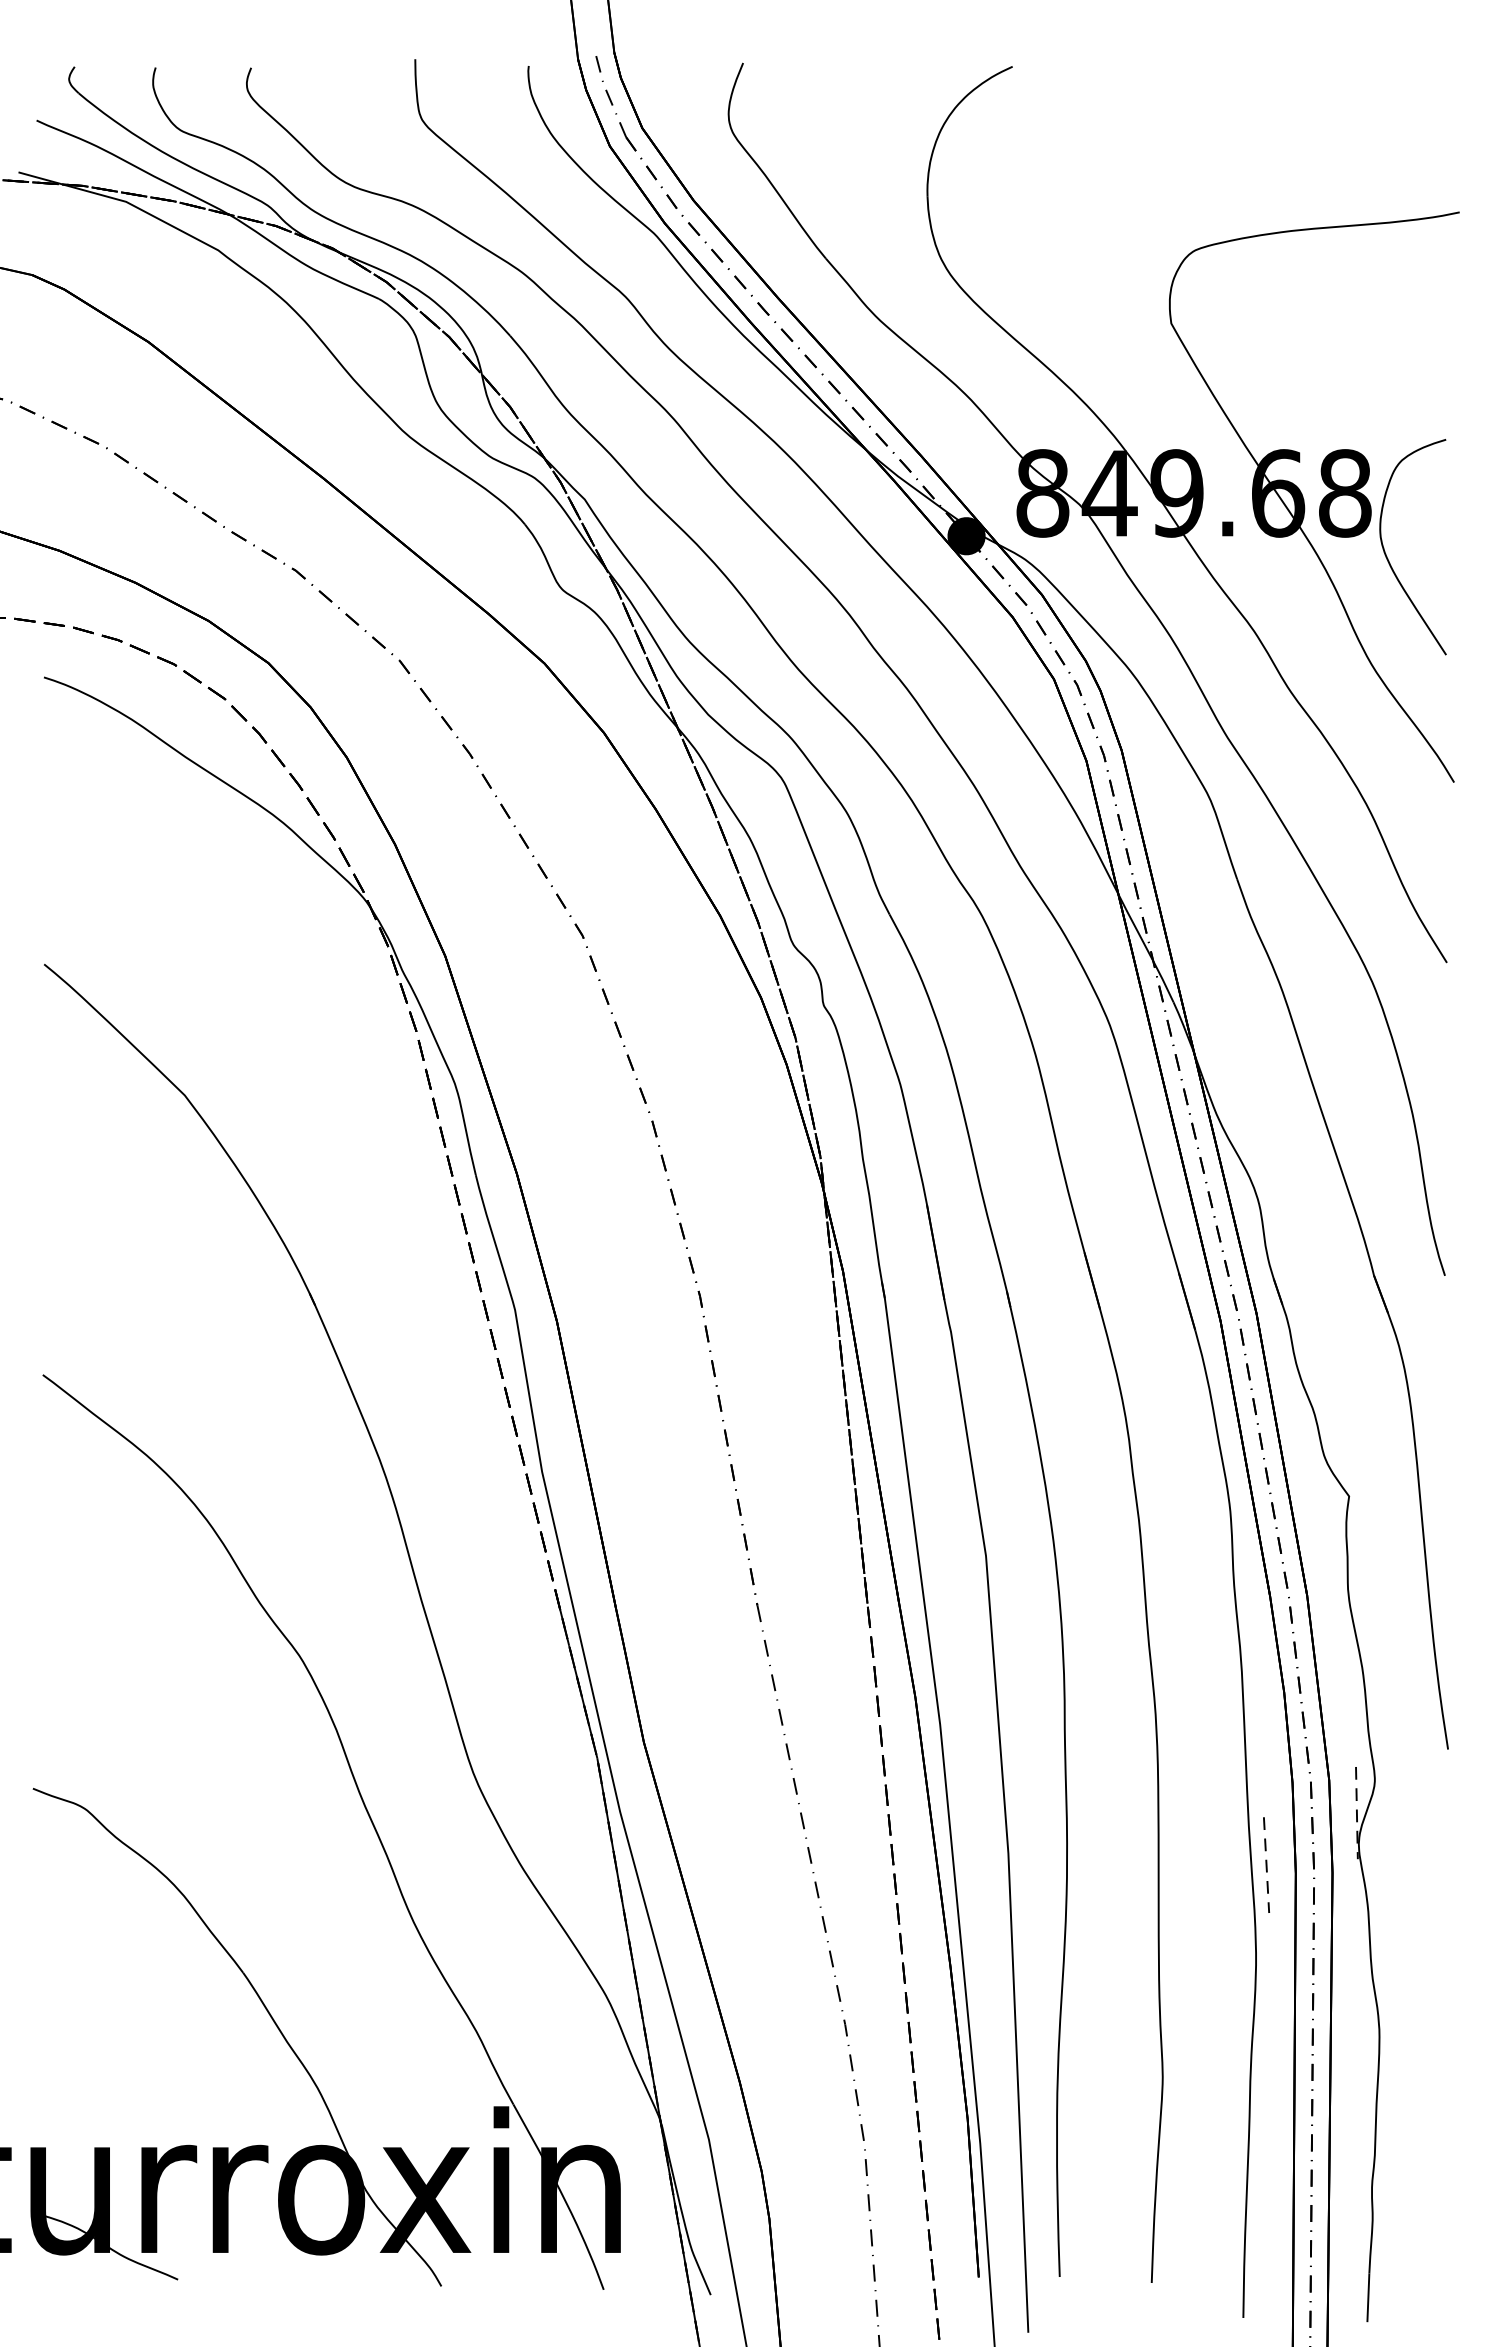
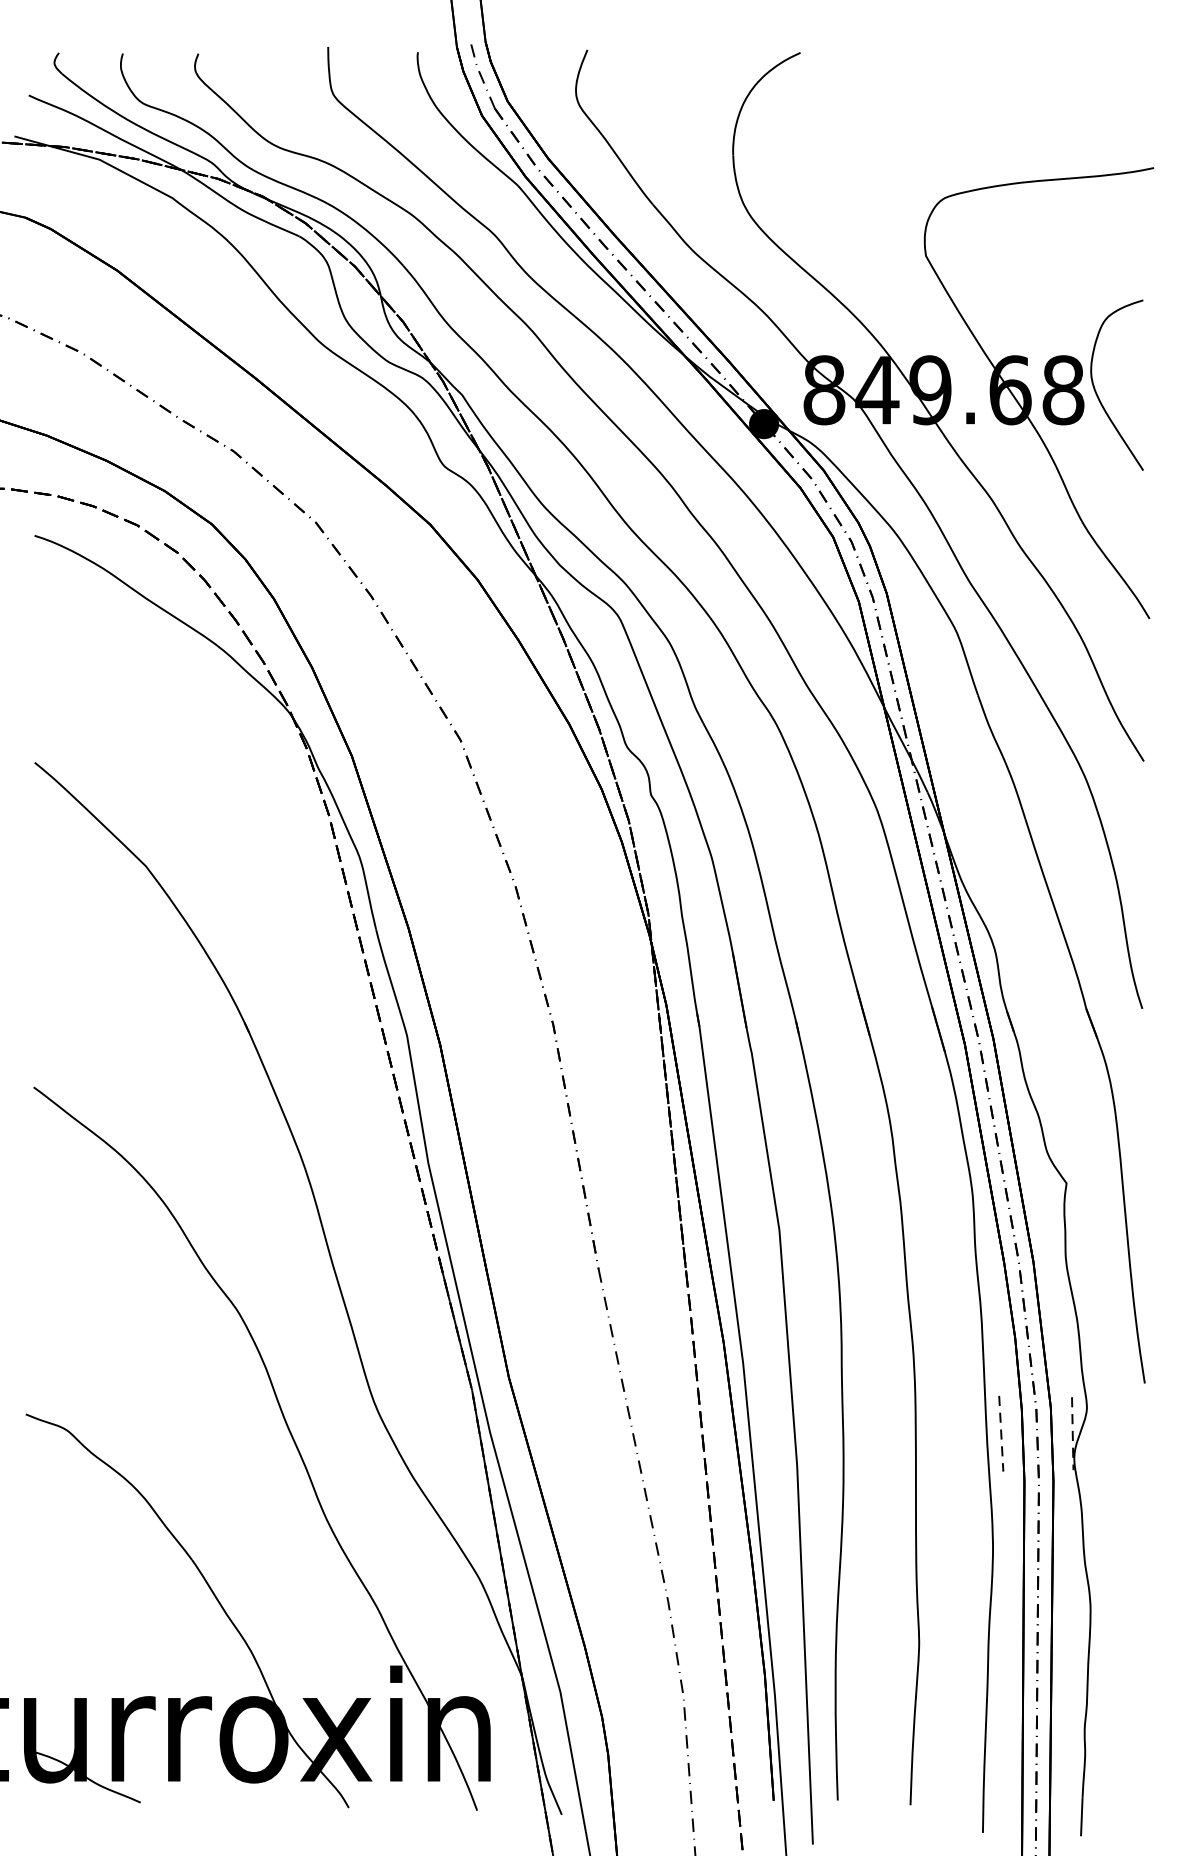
curve: (1388, 558) -> (1097, 394), moved
line: (1266, 1864) -> (1001, 1433), moved

